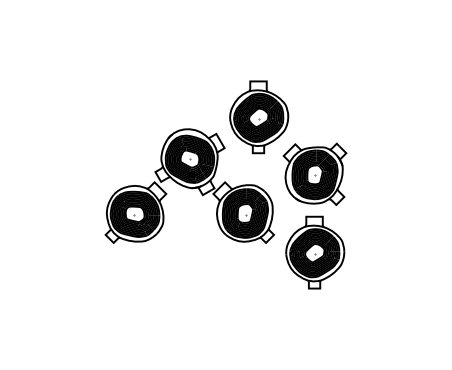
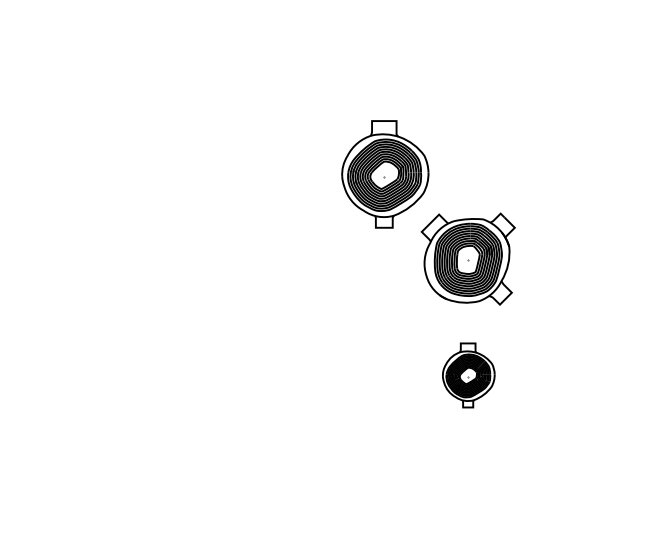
part: (189, 185) -> (281, 275), removed
part: (315, 252) -> (469, 375), size x0.6

